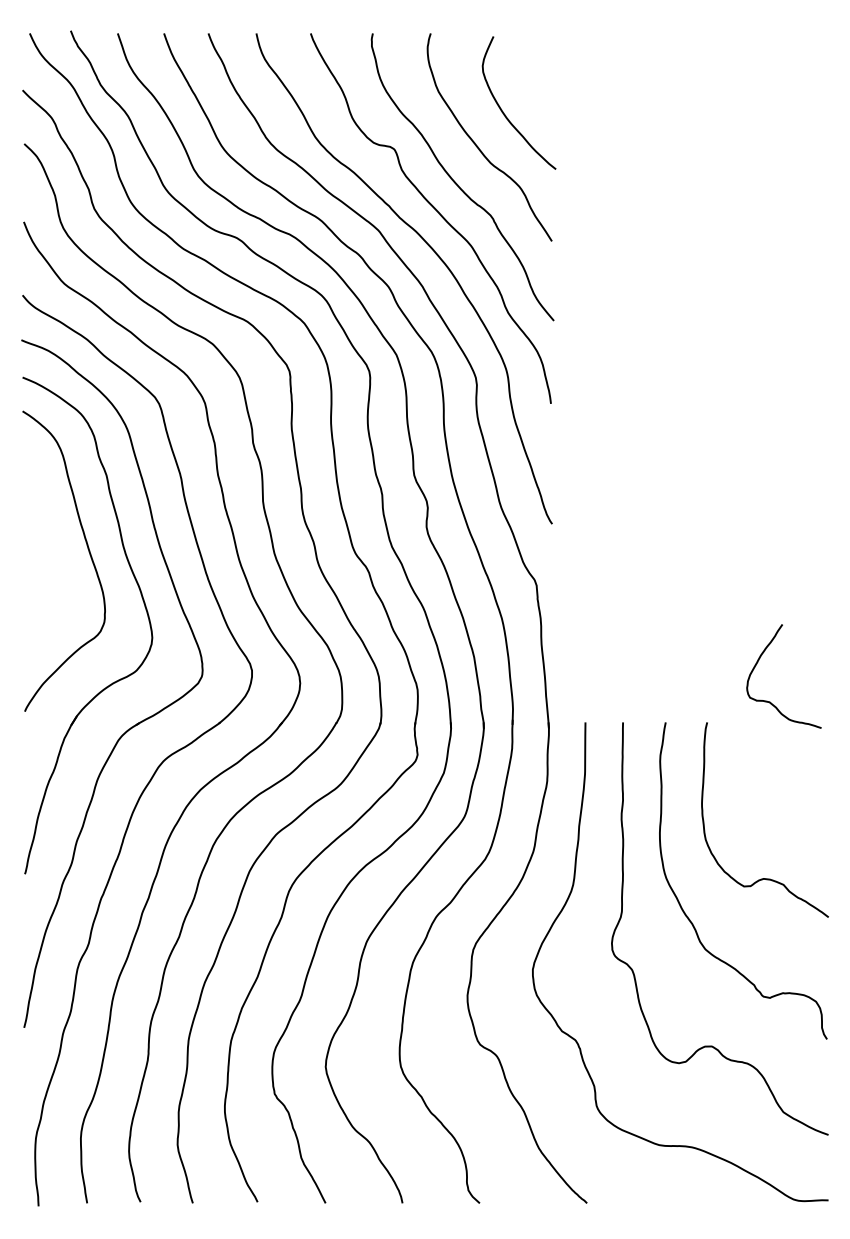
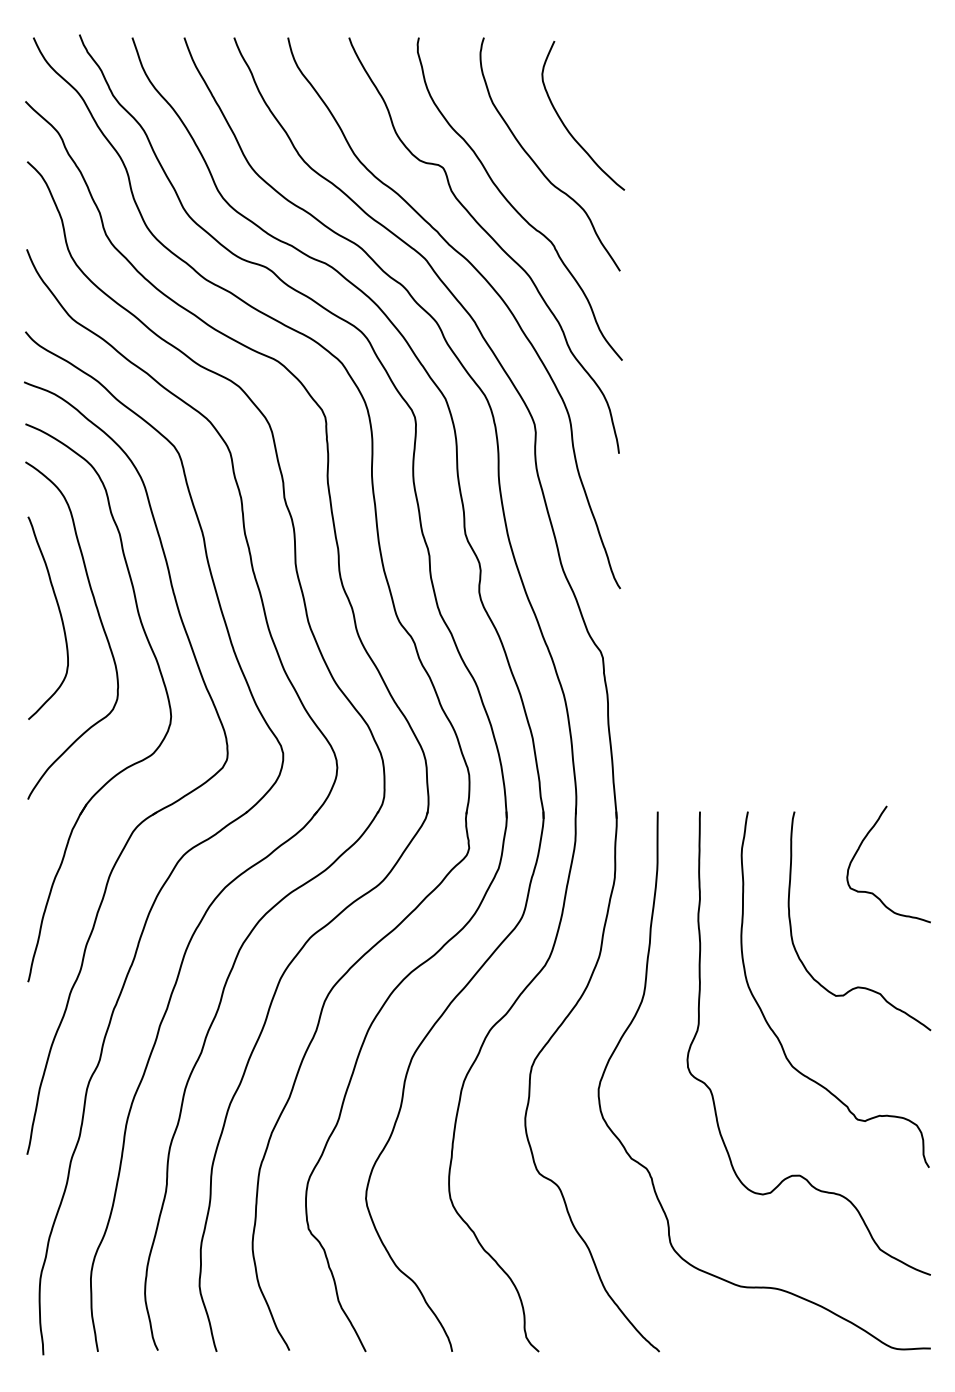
curve: (52, 545) -> (59, 612), added
curve: (770, 701) -> (873, 892), moved

